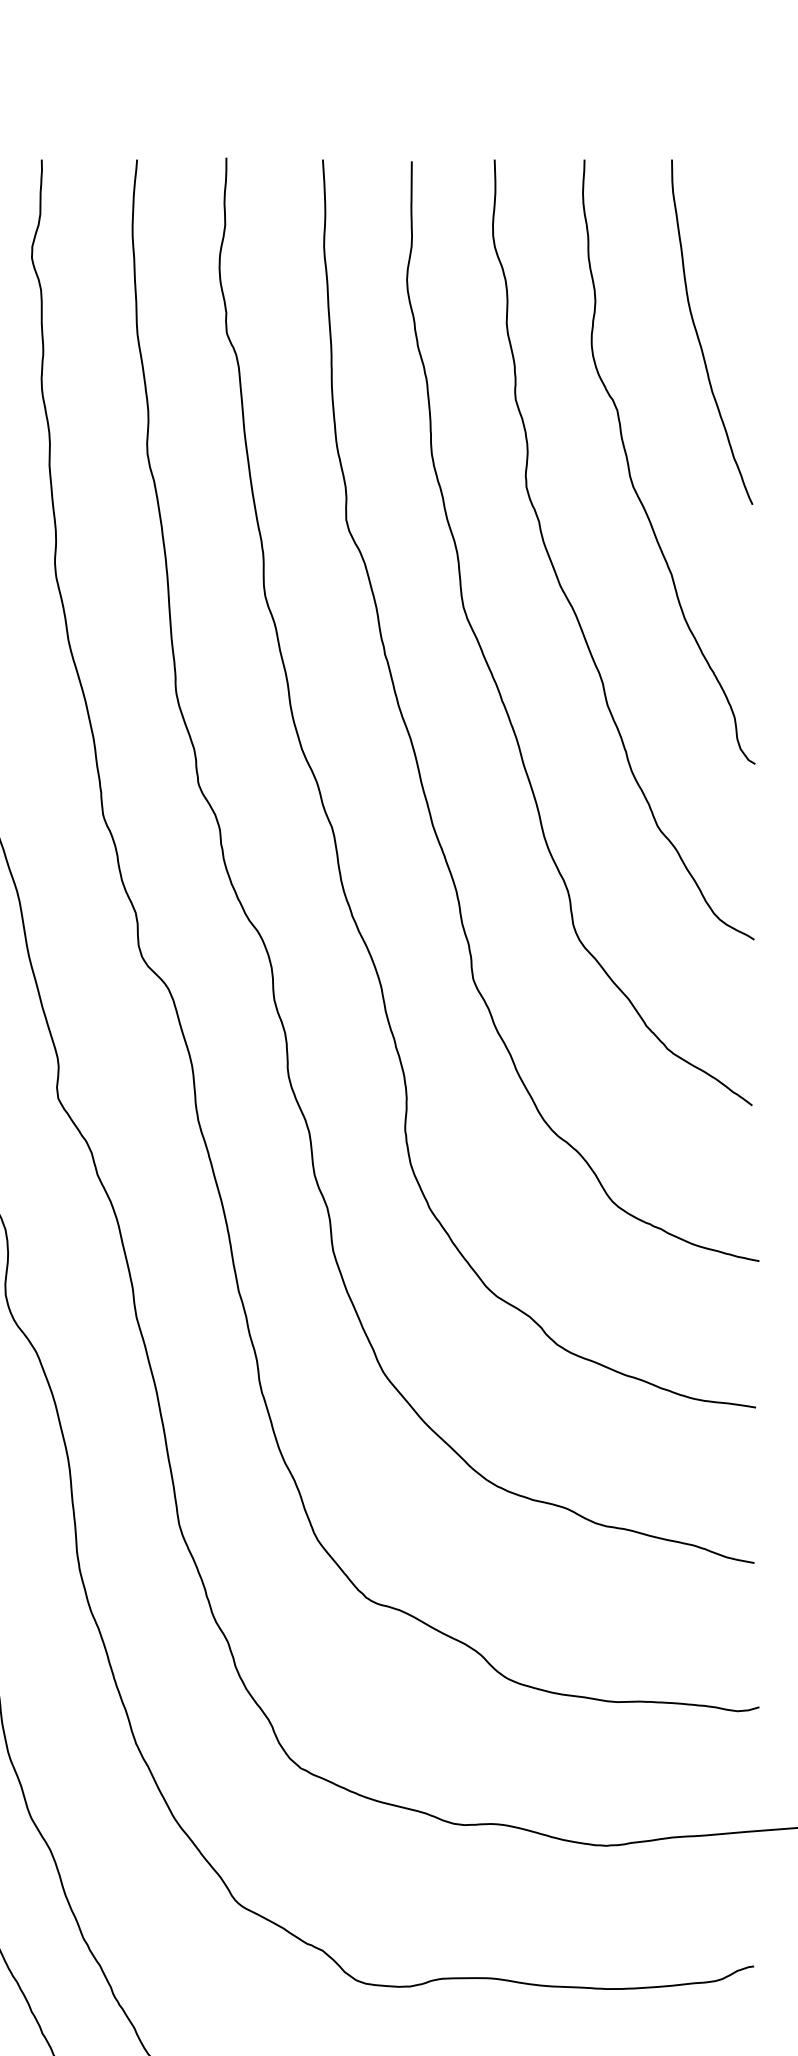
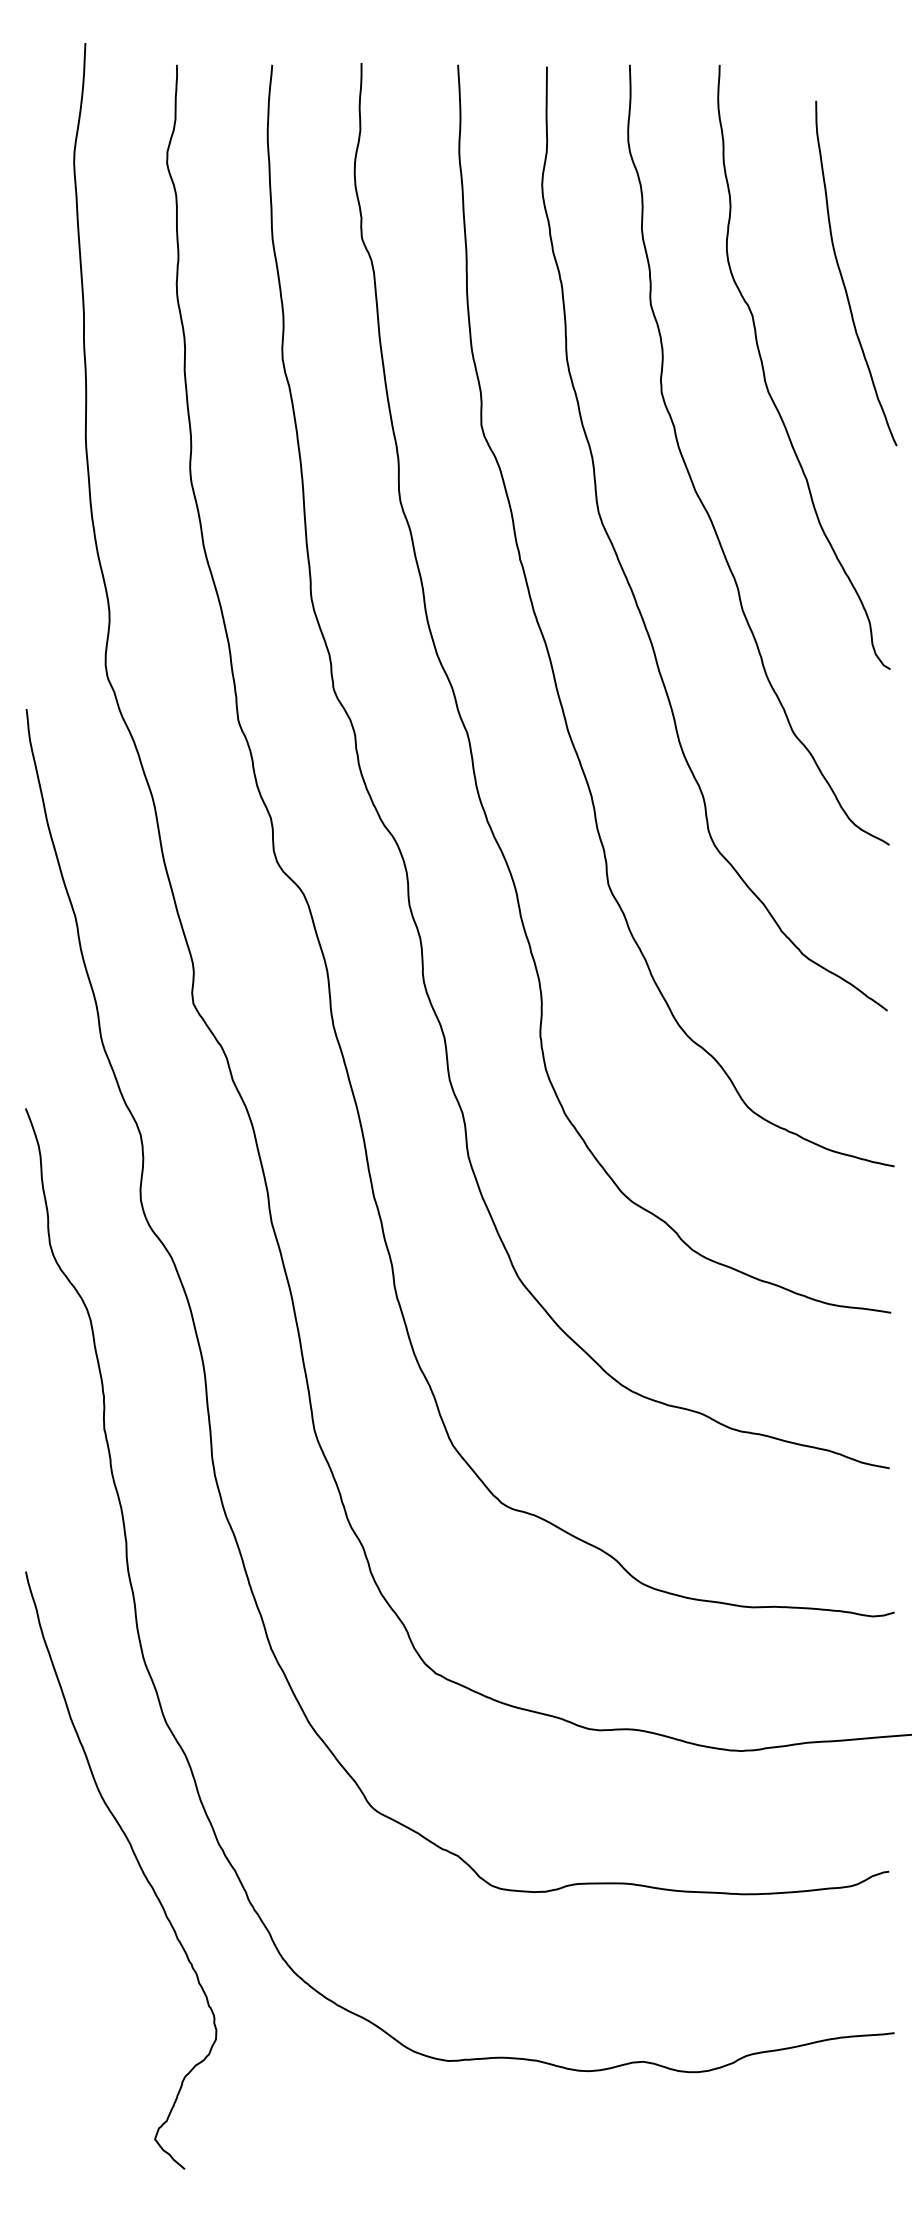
curve: (699, 337) -> (843, 278), moved

